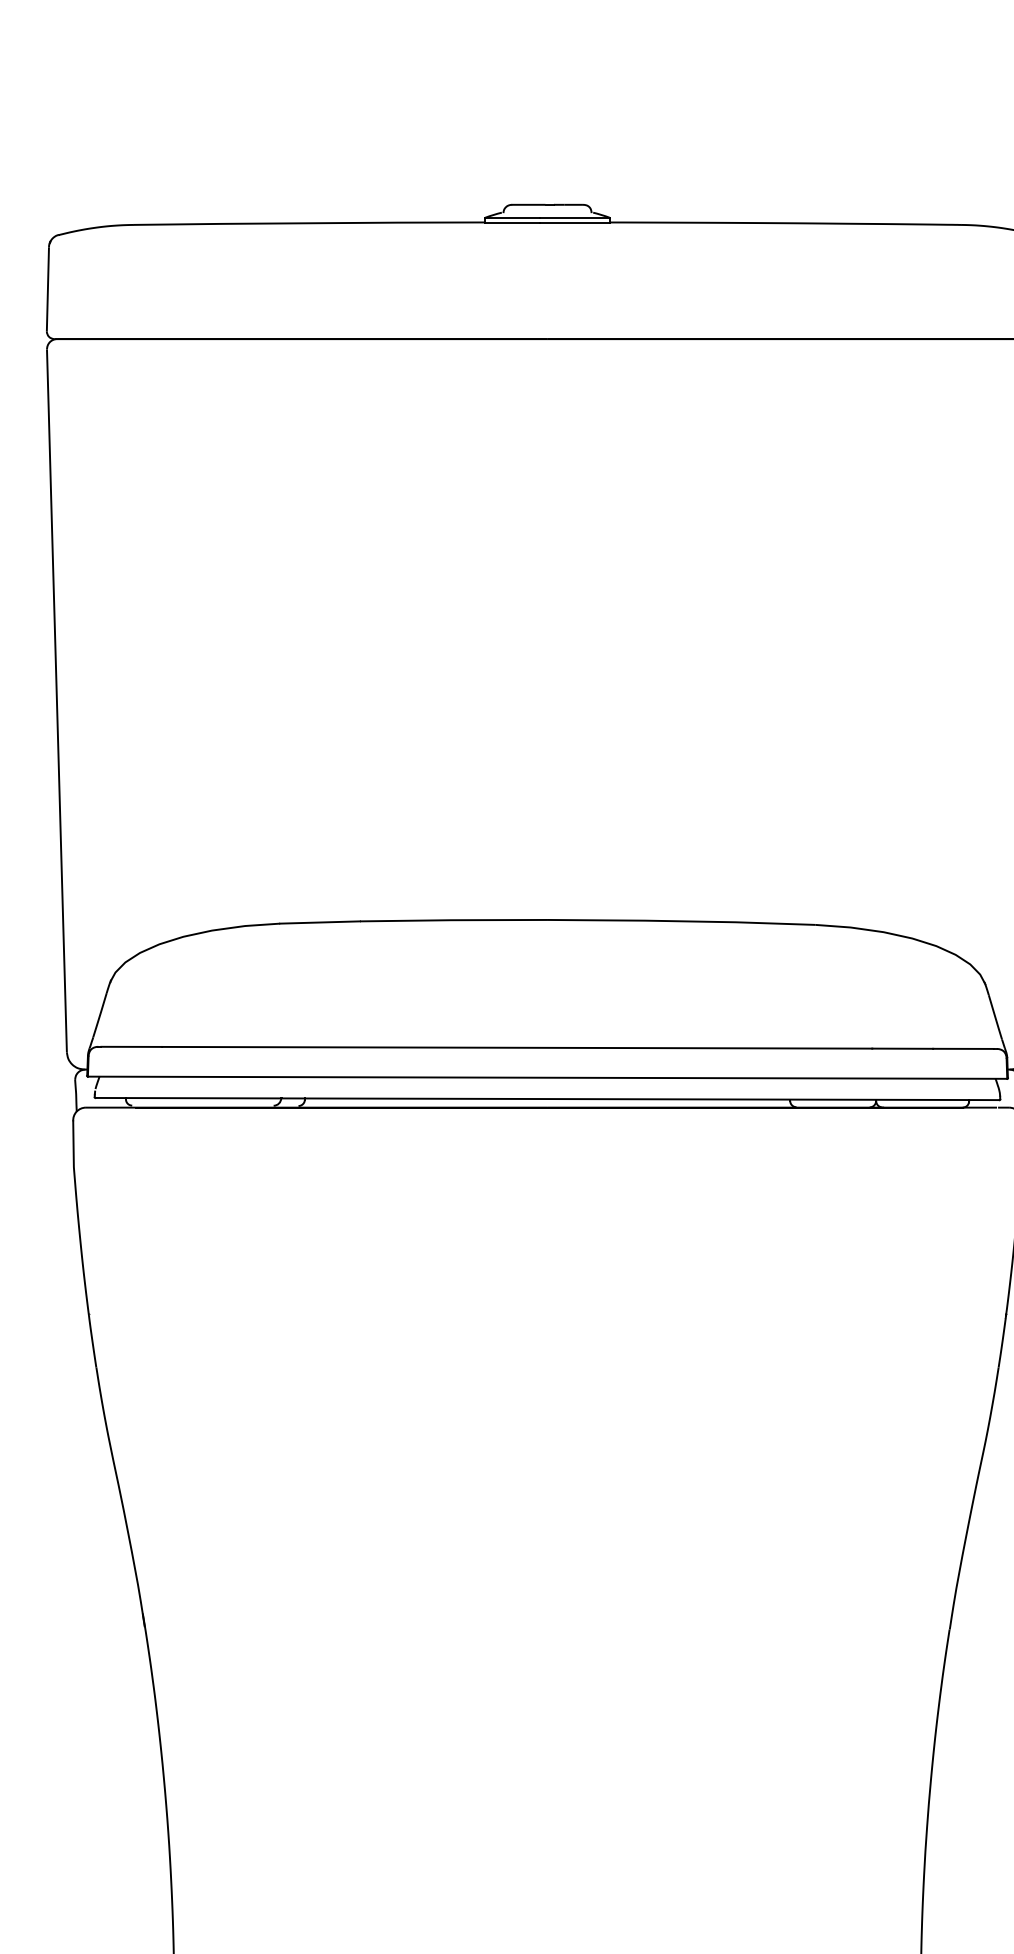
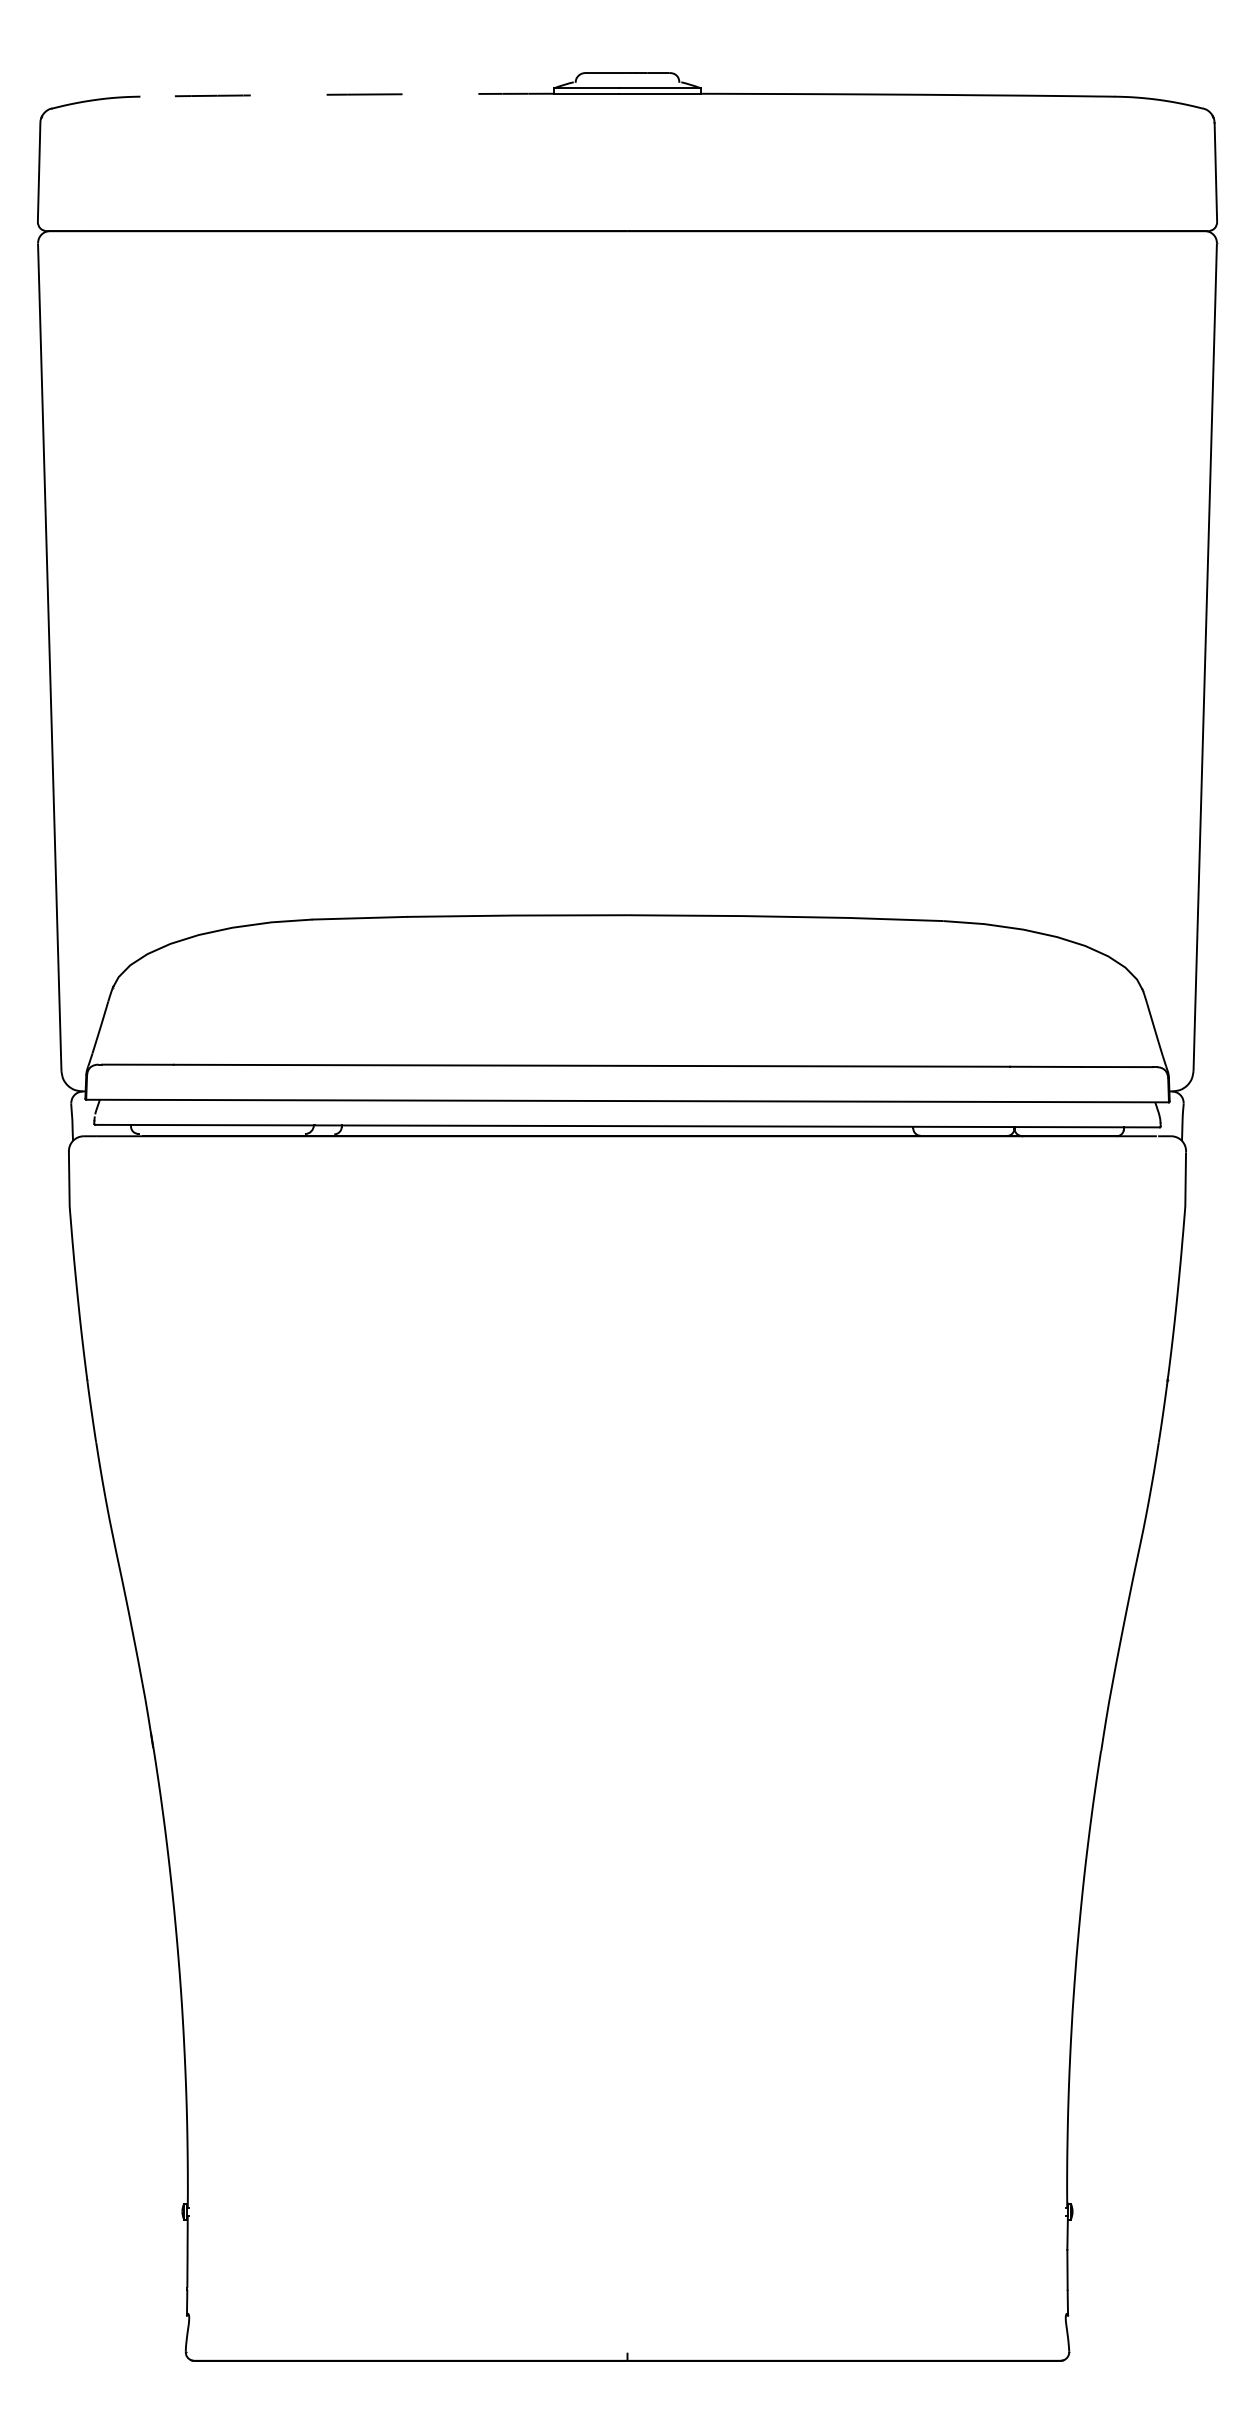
arc: (309, 223) -> (347, 94), solid -> dashed

